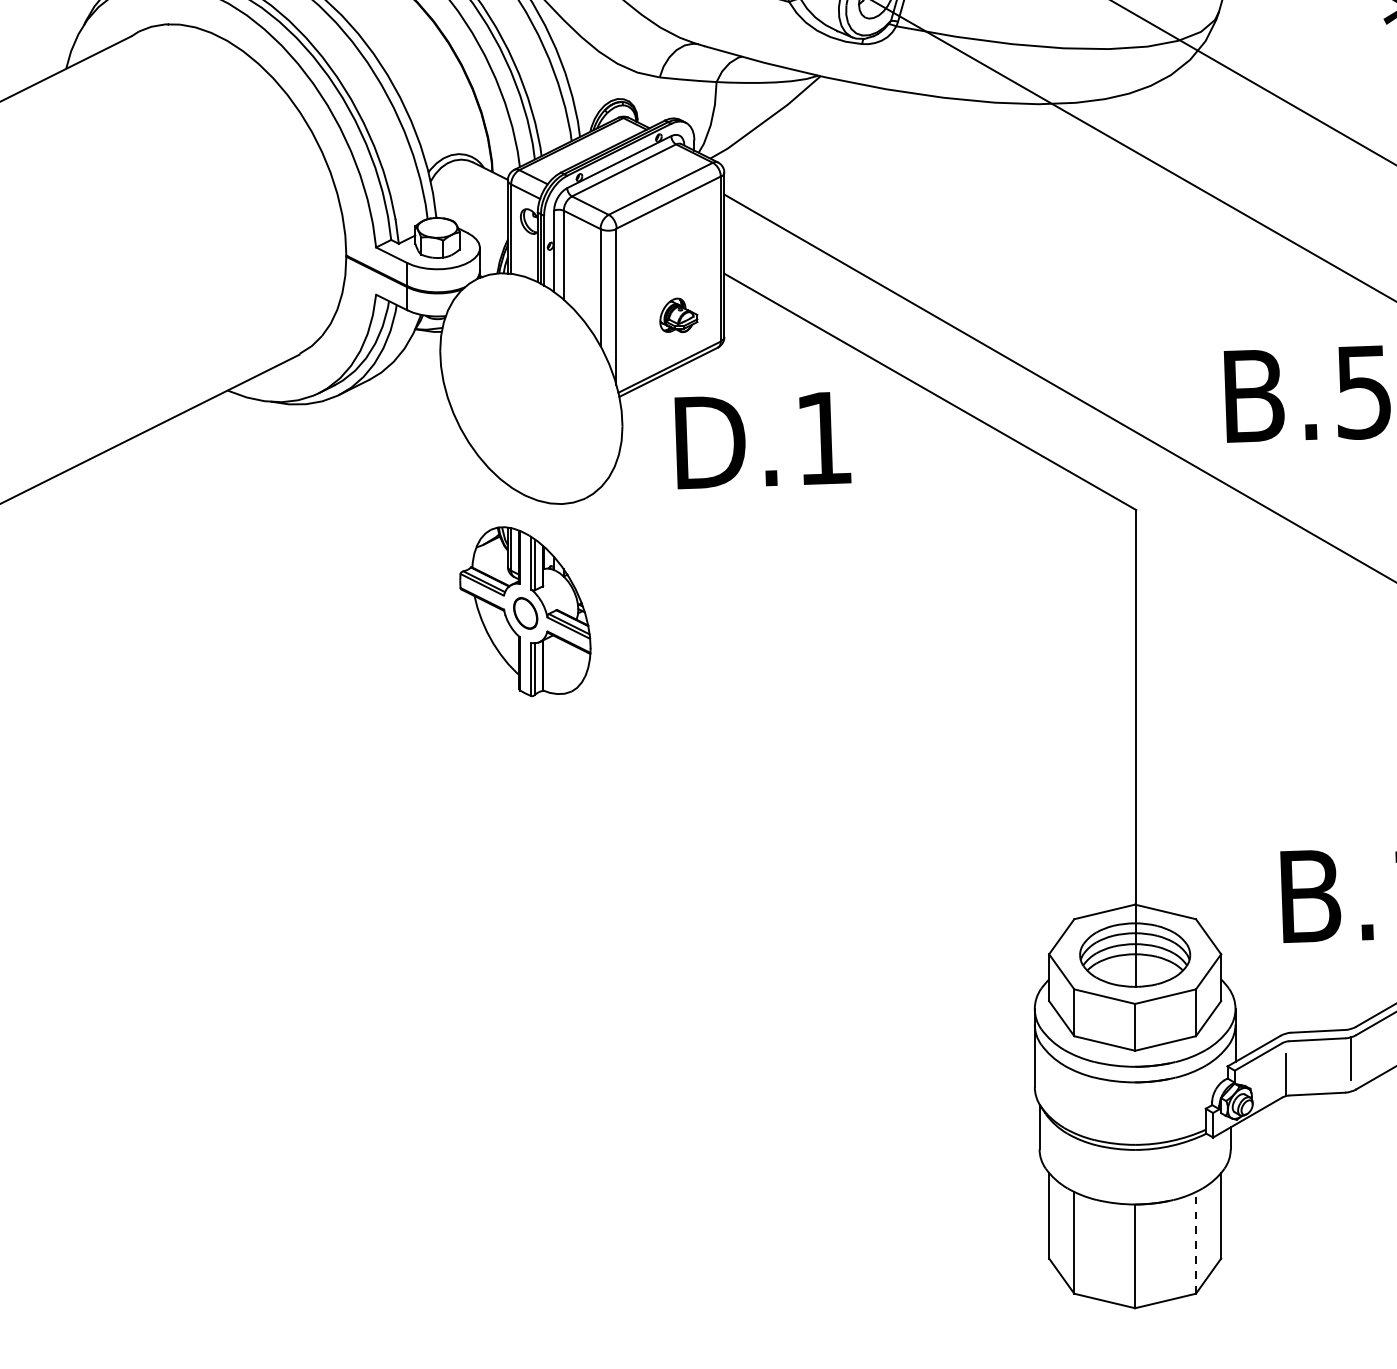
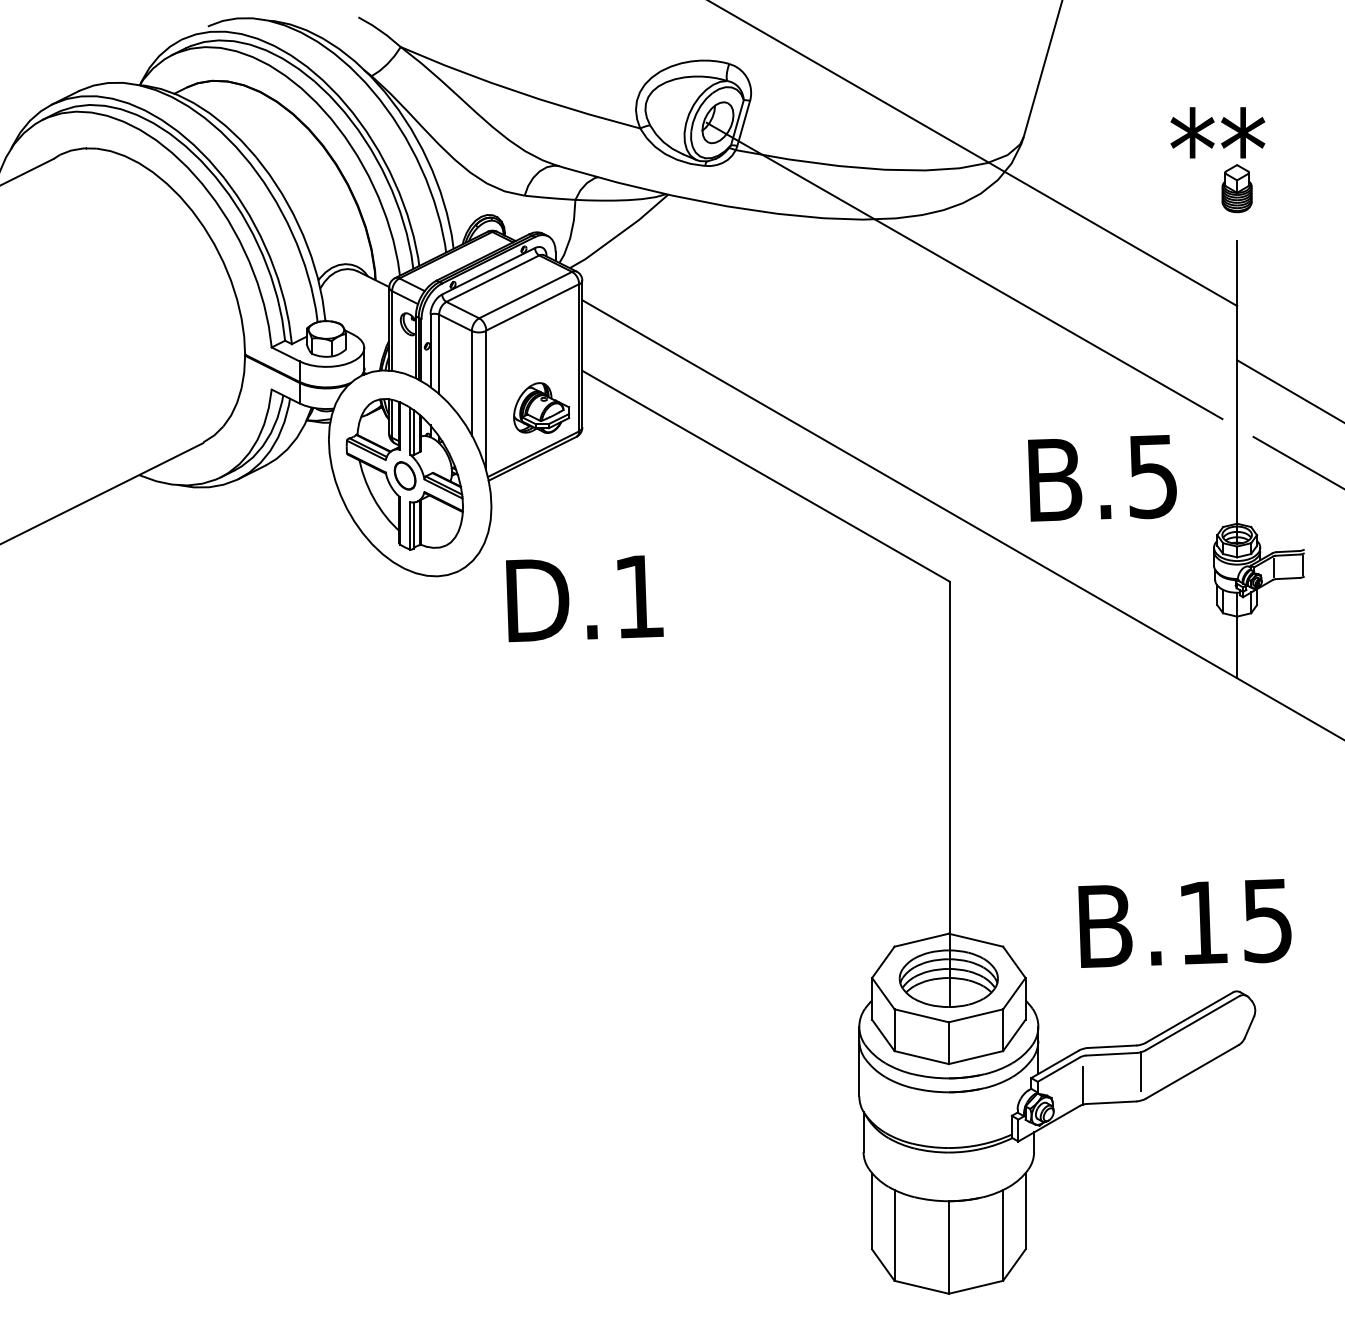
part: (678, 314) -> (541, 407), size x1.67
text: (762, 440) -> (584, 598), moved
part: (524, 611) -> (404, 474), moved
line: (1196, 1241) -> (1003, 1234), dashed -> solid

